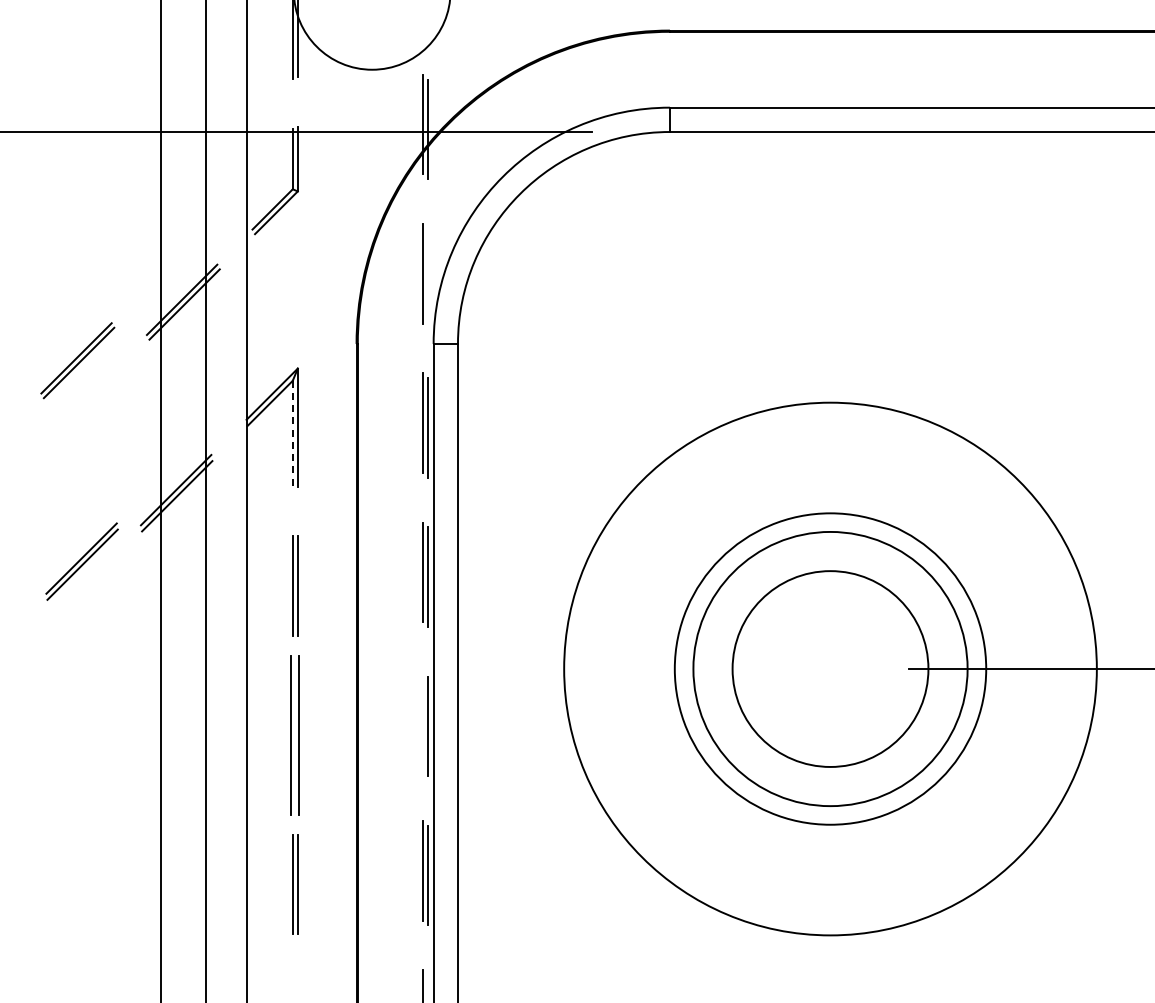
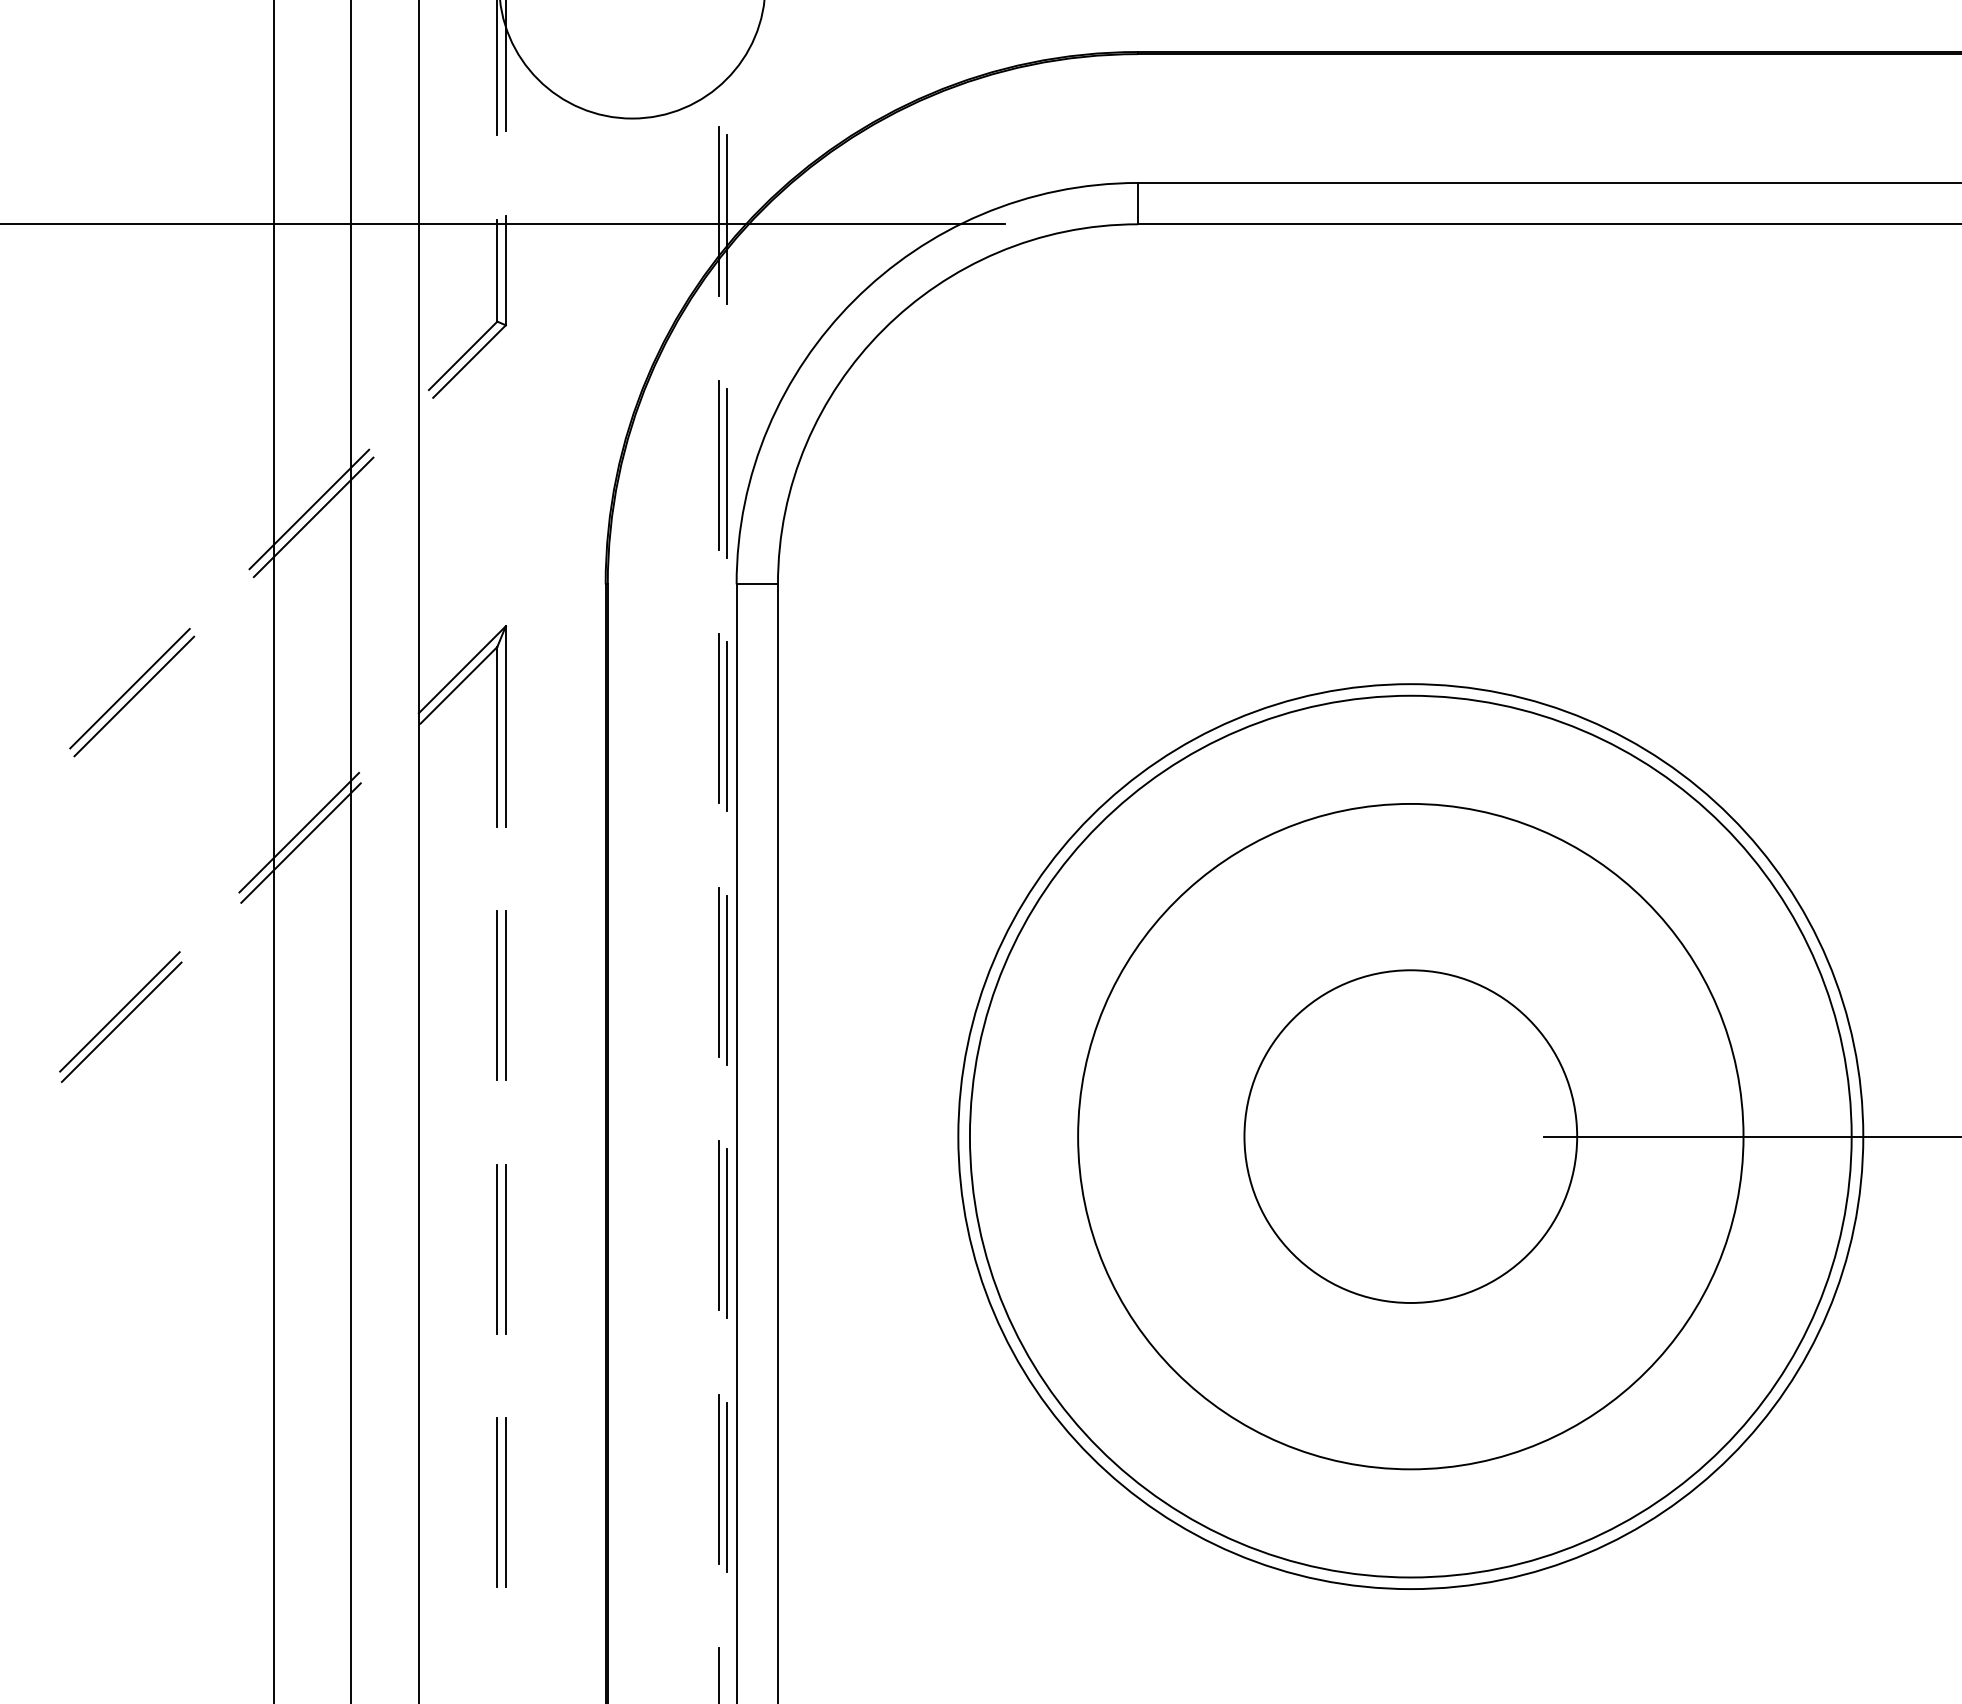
line: (428, 278) -> (727, 473), added
part: (77, 360) -> (131, 692), moved
line: (292, 433) -> (496, 736), dashed -> solid
part: (81, 561) -> (119, 1016), moved
circle: (830, 668) -> (1410, 1135), size x1.43
circle: (830, 668) -> (1410, 1135), size x1.67
line: (423, 721) -> (719, 1225), added
part: (295, 735) -> (501, 1249), size x0.62

